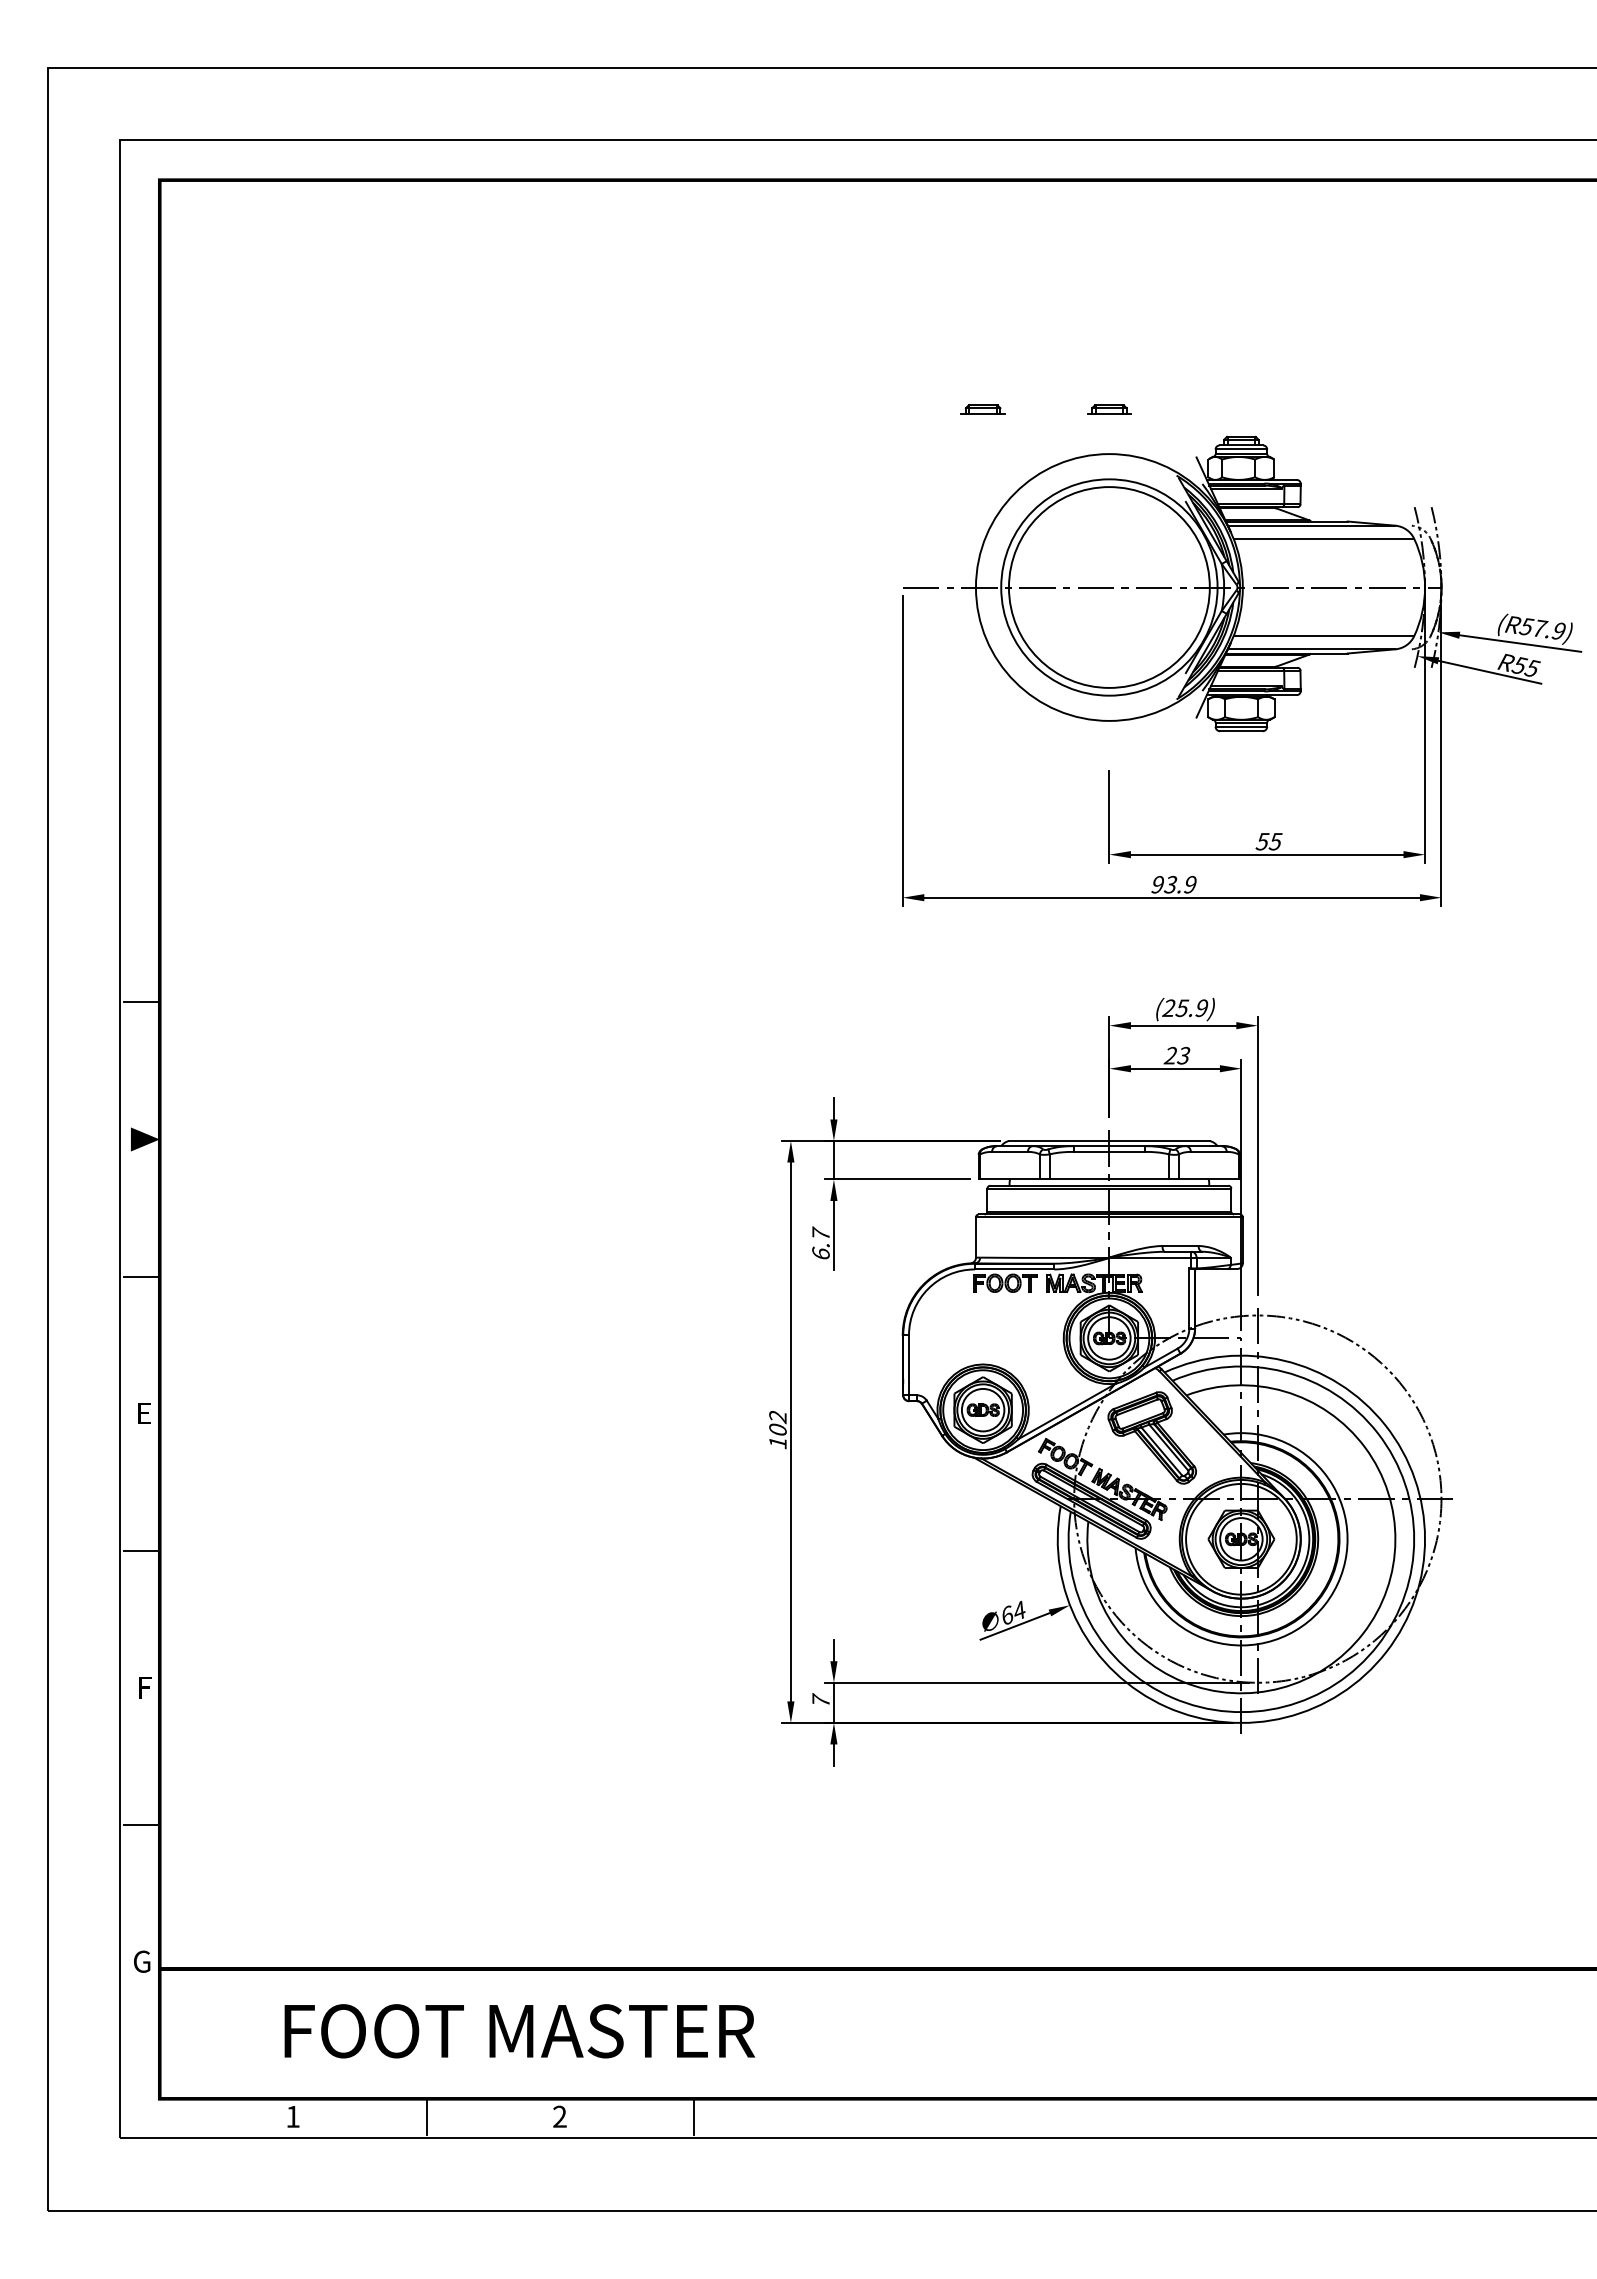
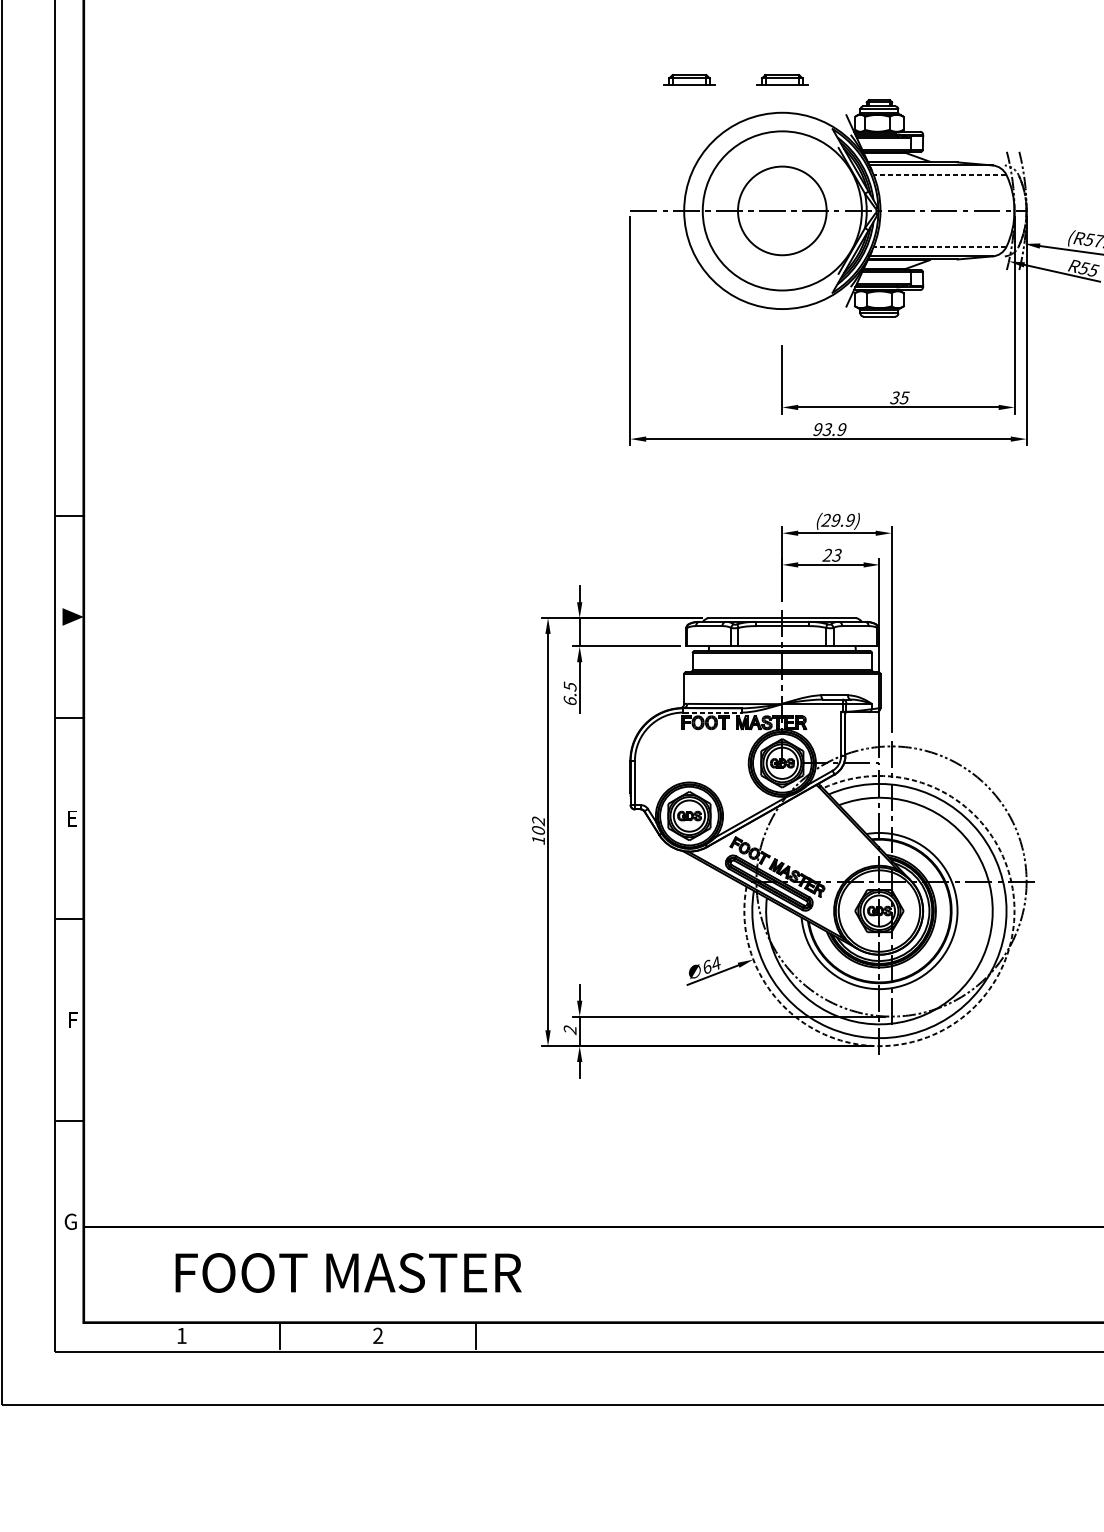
part: (982, 409) -> (688, 79), size x1.6
part: (1109, 409) -> (782, 79), size x1.6
line: (1323, 538) -> (939, 174), solid -> dashed
circle: (1108, 587) -> (781, 210), size x0.6
line: (1323, 636) -> (939, 246), solid -> dashed
text: (1263, 840) -> (895, 397), 55 -> 35
text: (1182, 1007) -> (836, 519), (25.9) -> (29.9)
text: (820, 1233) -> (569, 686), 6.7 -> 6.5
line: (1014, 1269) -> (712, 712), solid -> dashed
part: (1151, 1437) -> (813, 836), removed
arc: (1386, 1651) -> (986, 993), solid -> dashed
text: (820, 1700) -> (569, 1029), 7 -> 2

